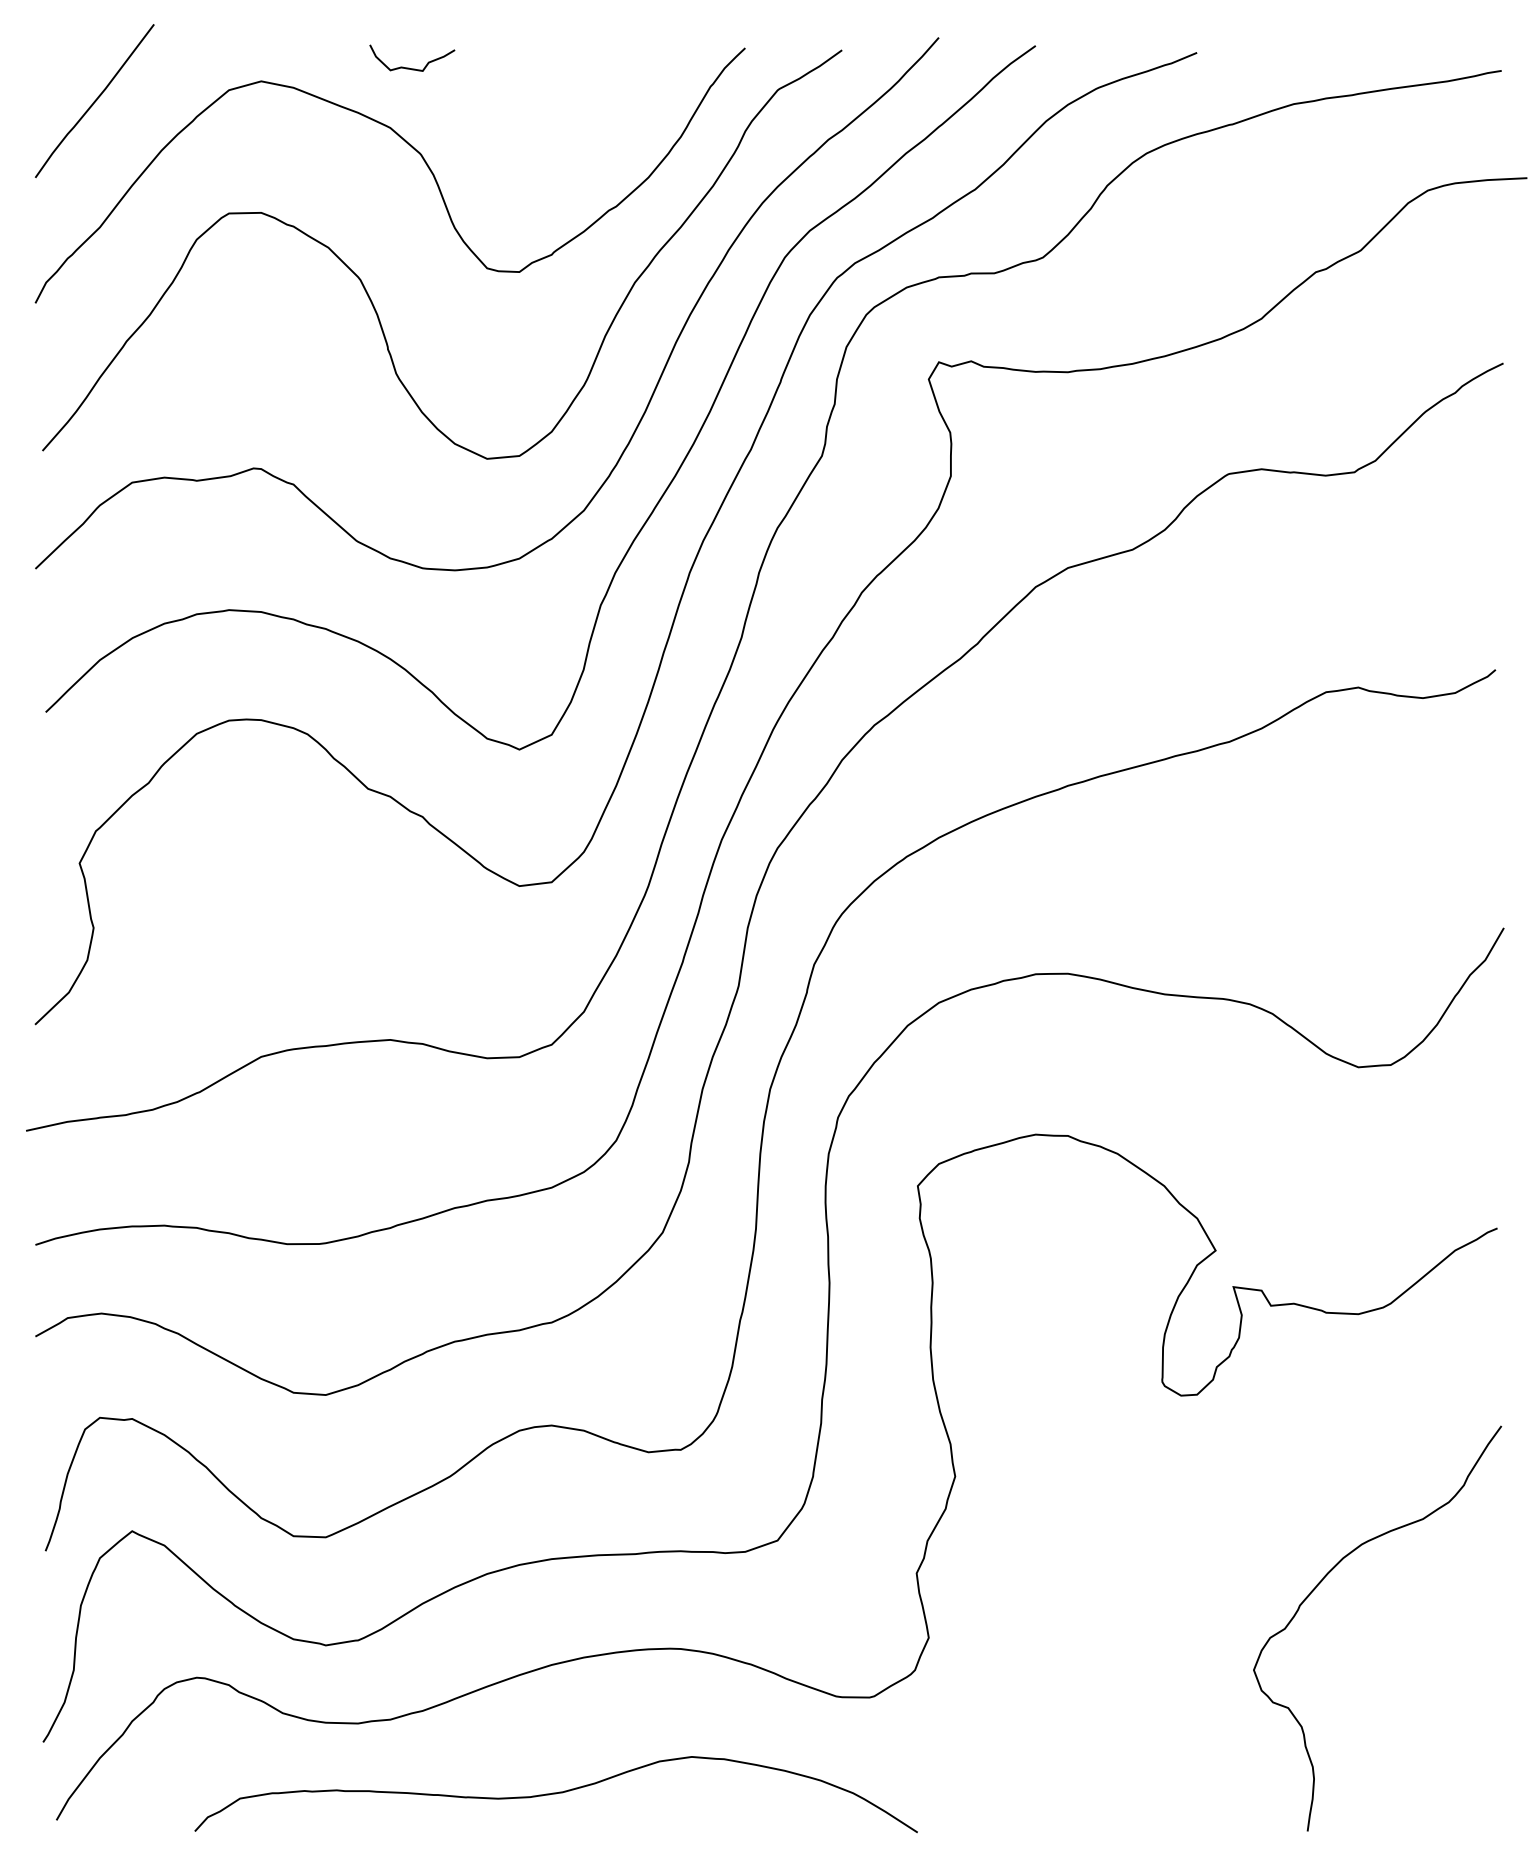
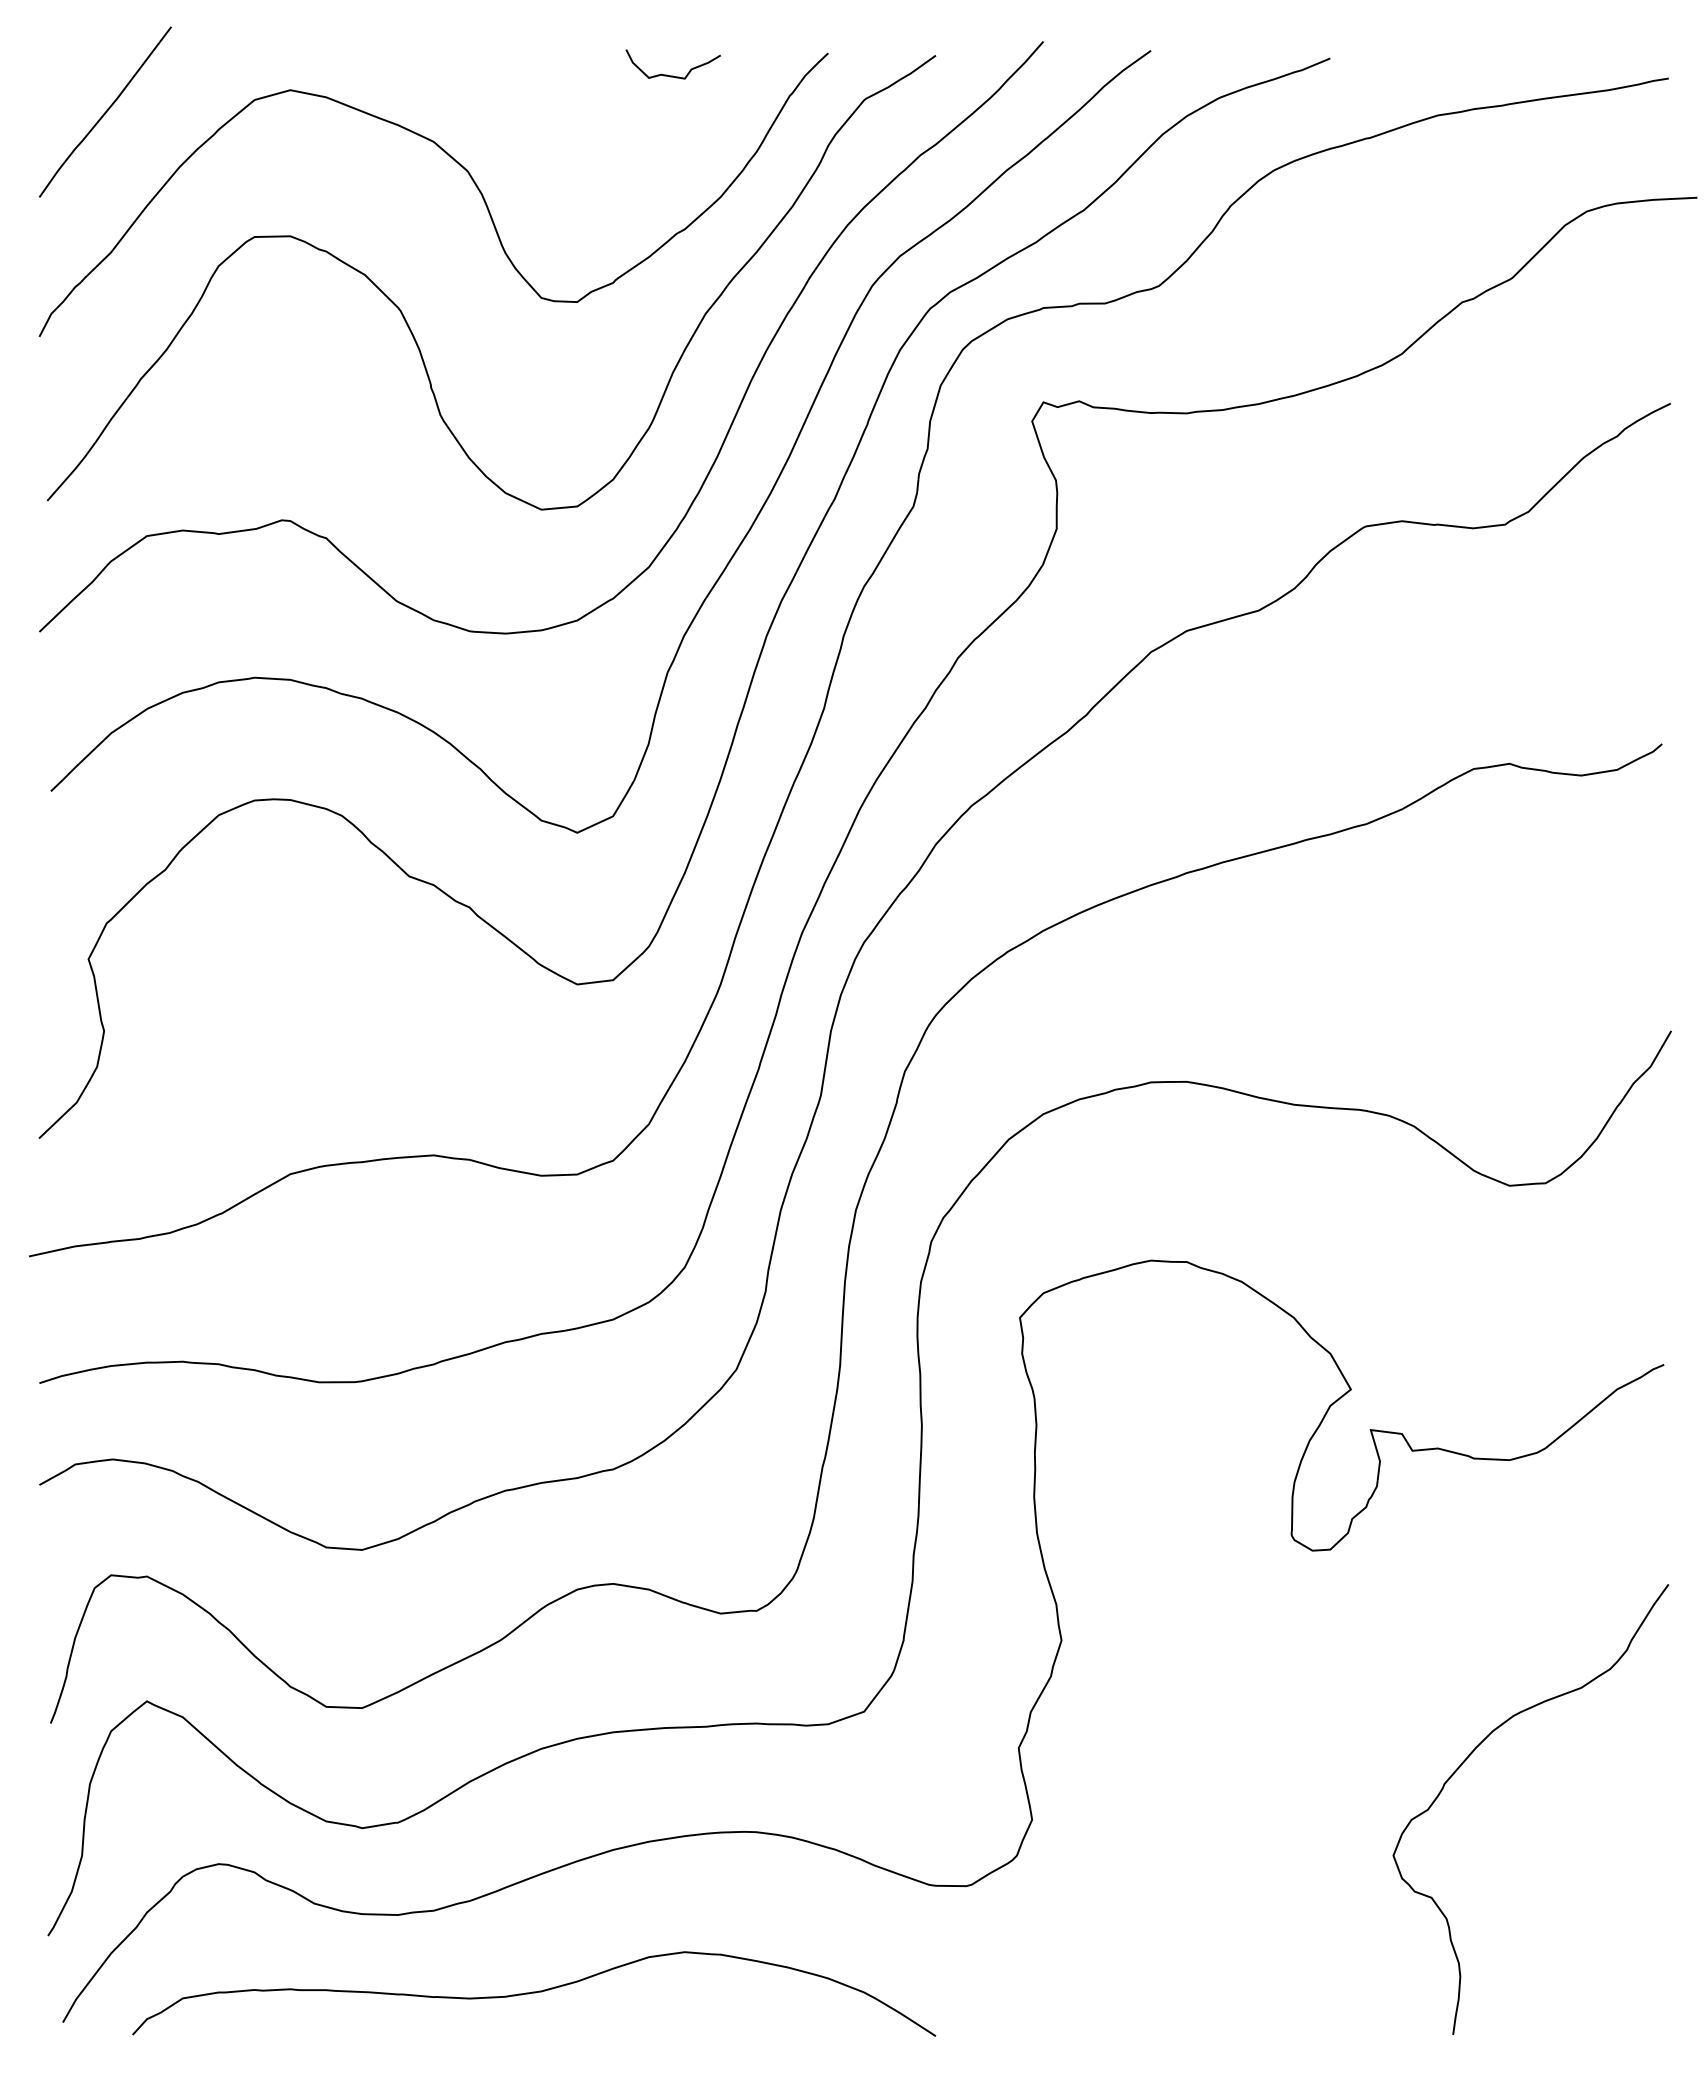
curve: (411, 68) -> (672, 75), moved
curve: (556, 1794) -> (534, 1993), moved

